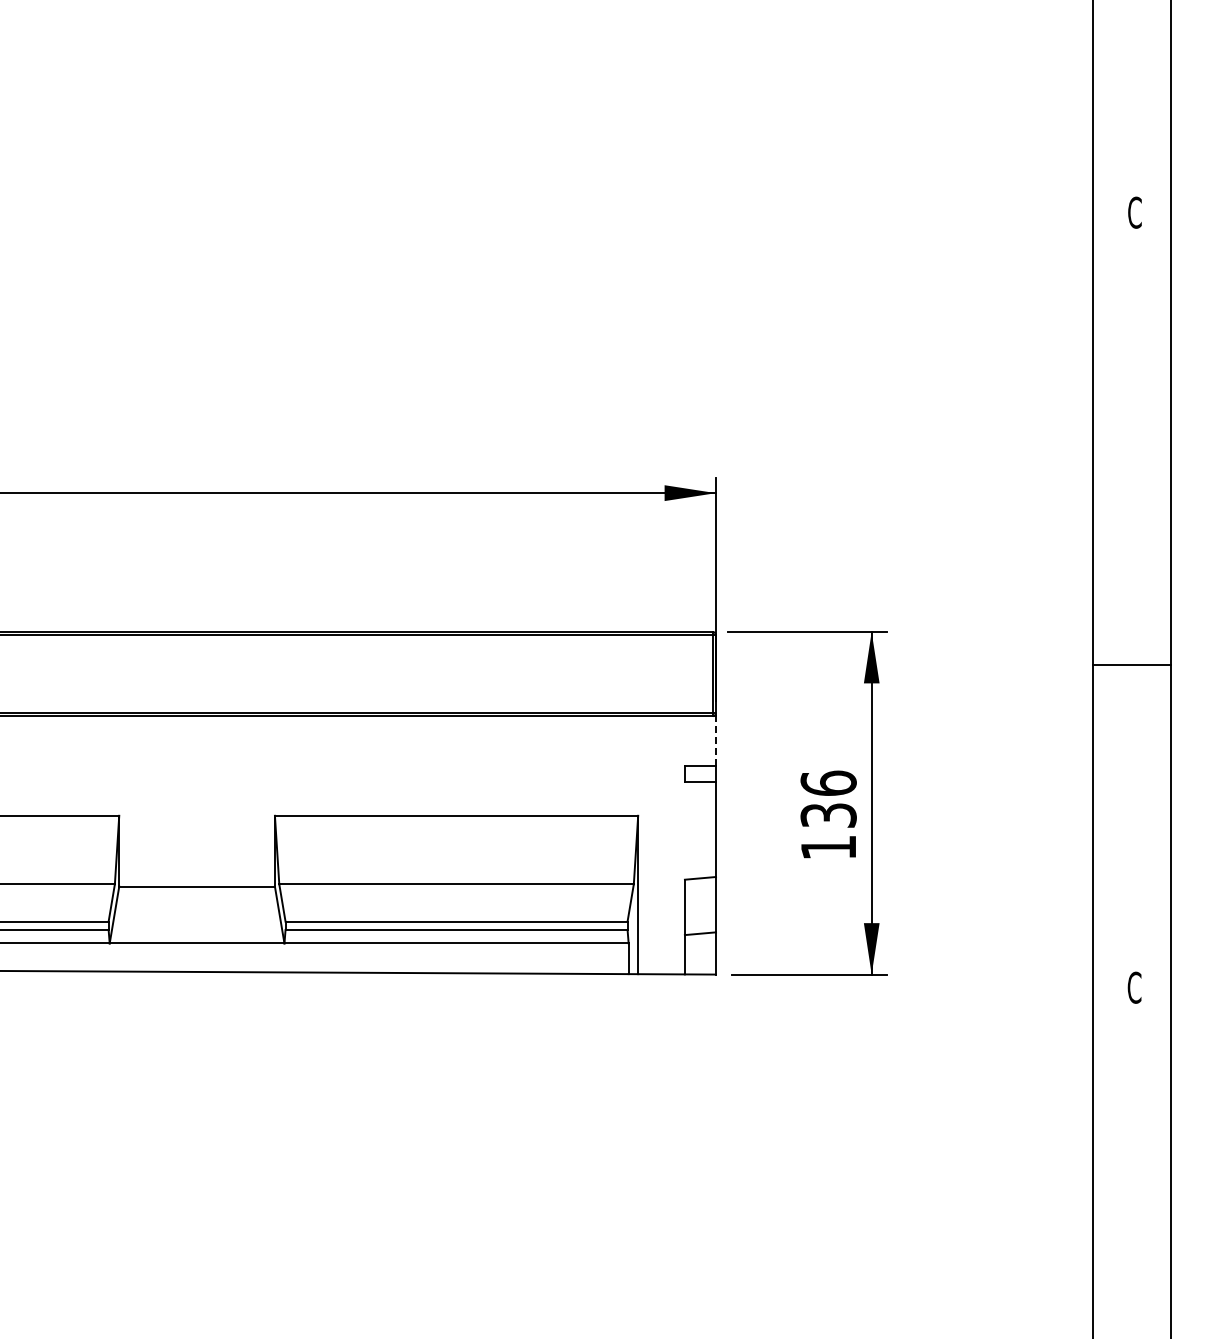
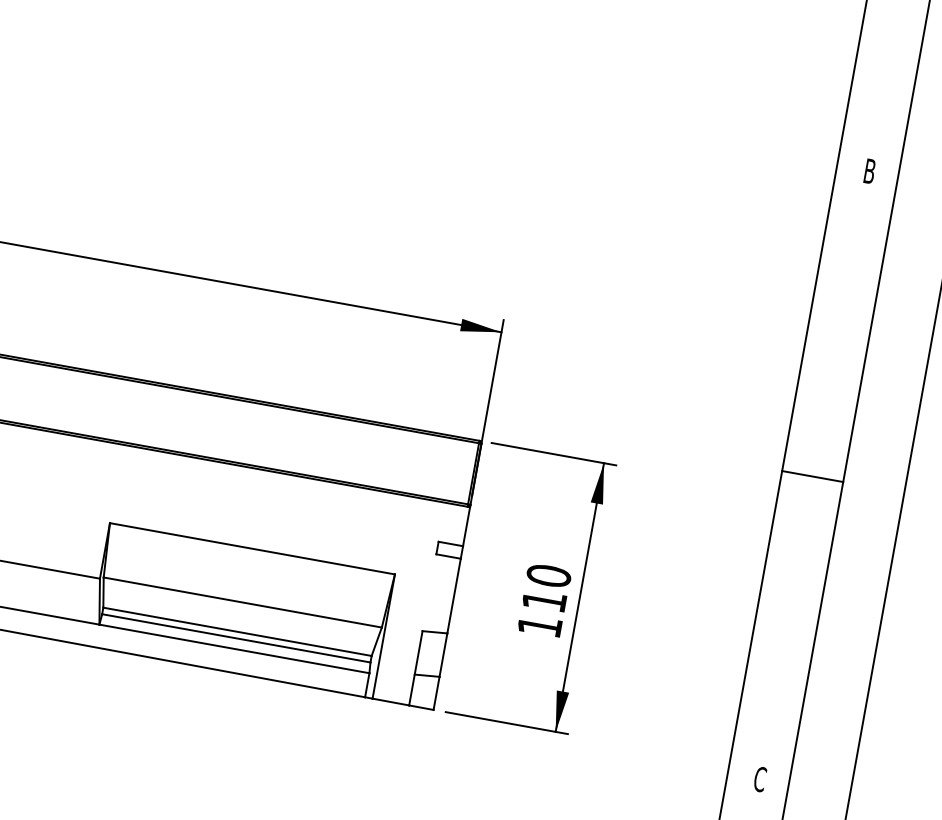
text: (1134, 212) -> (869, 171), C -> B
line: (1132, 665) -> (812, 476), moved
line: (716, 740) -> (466, 526), dashed -> solid
text: (828, 798) -> (546, 587), 136 -> 110

